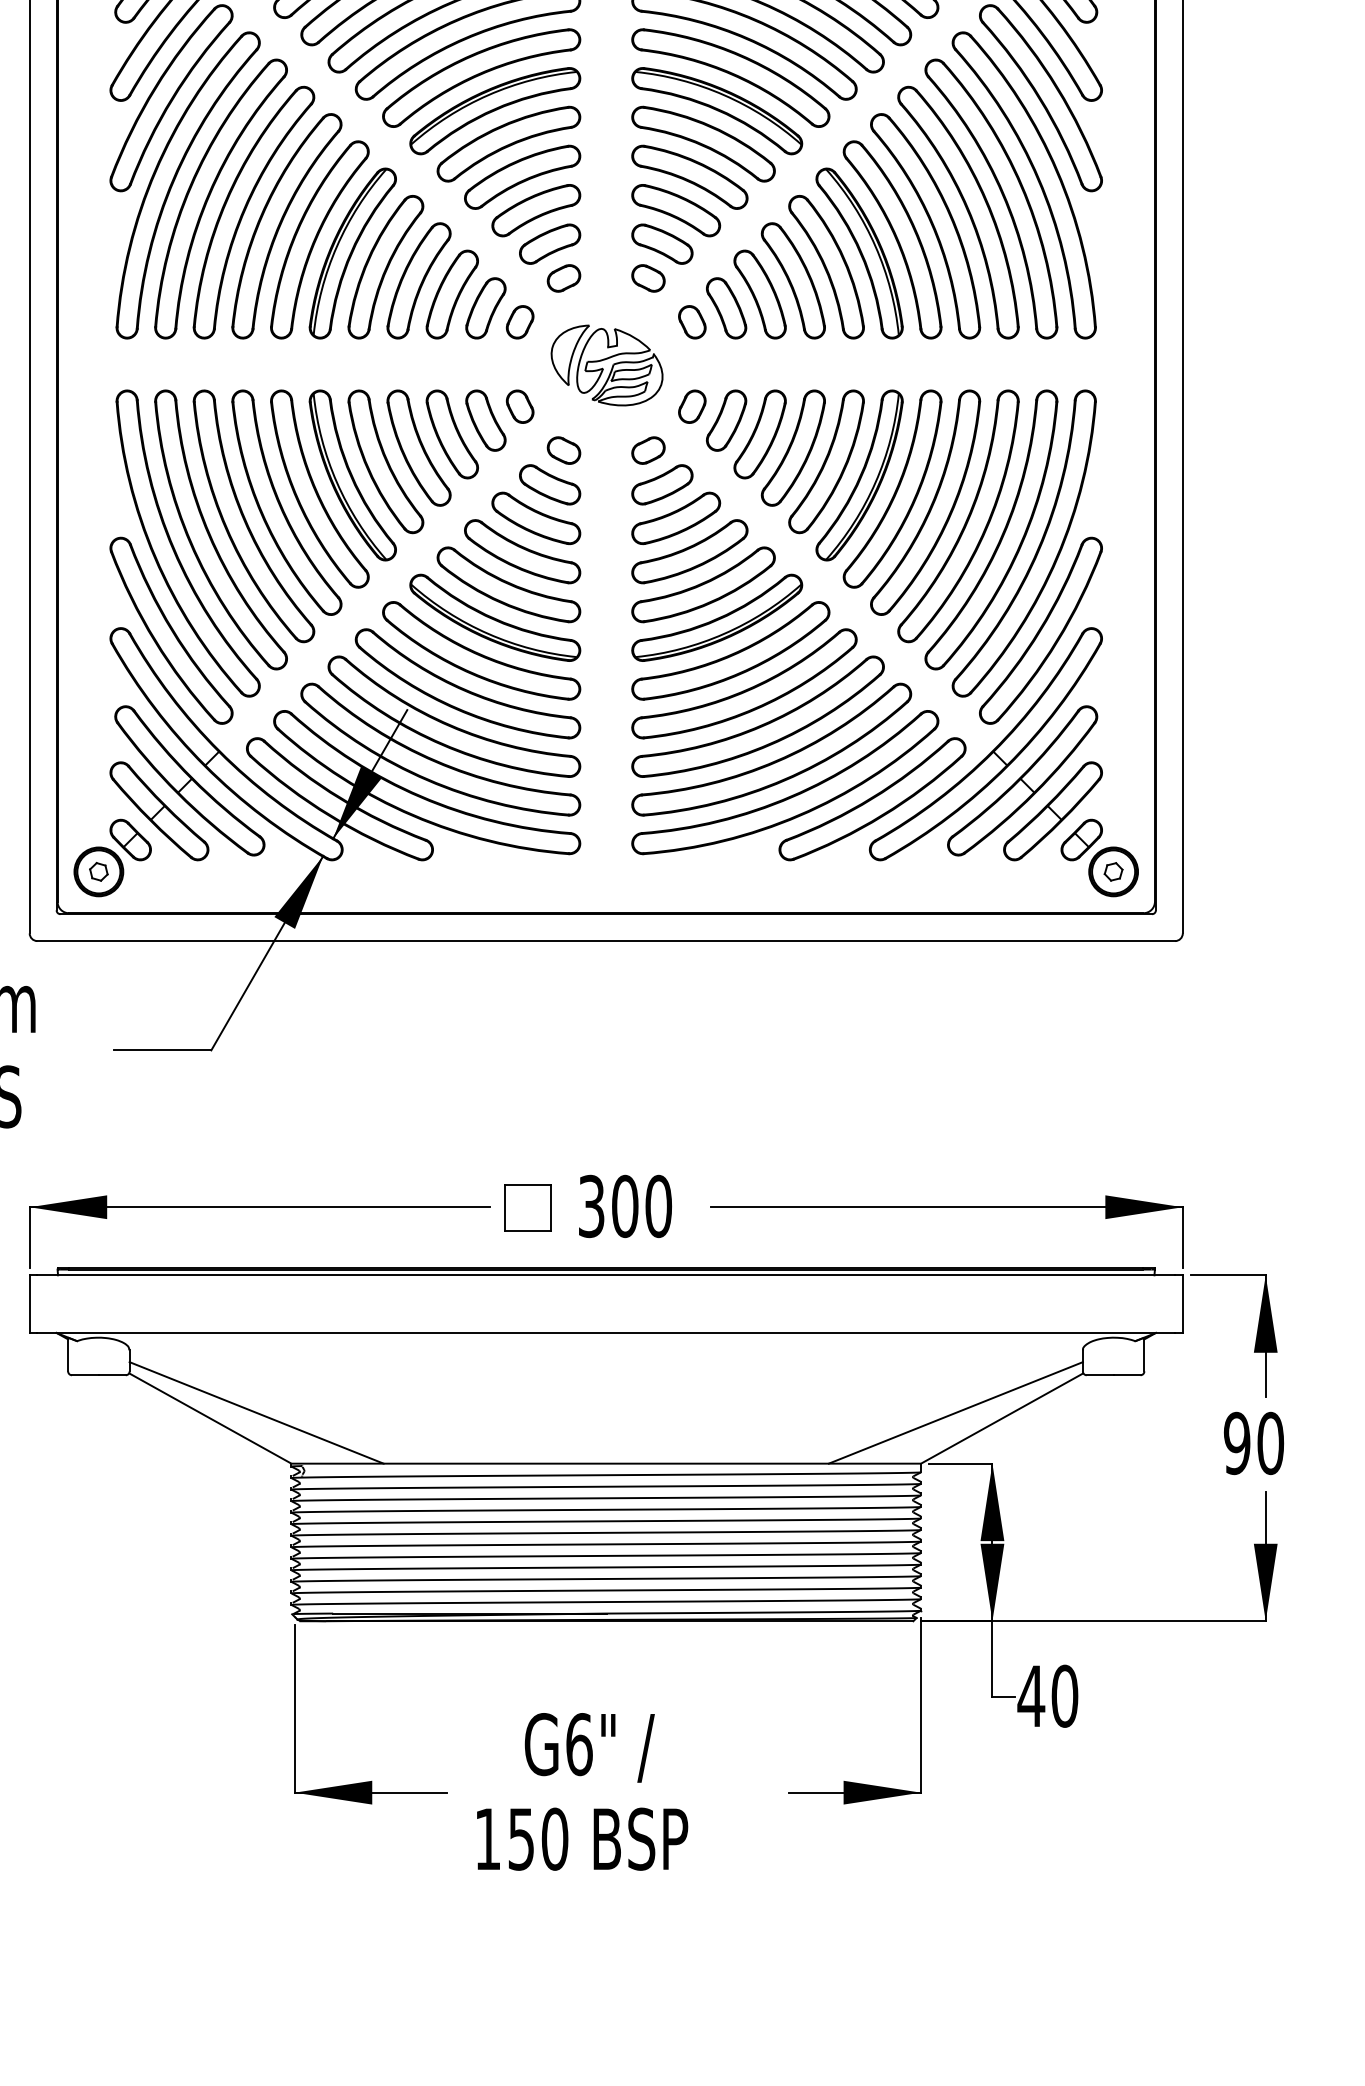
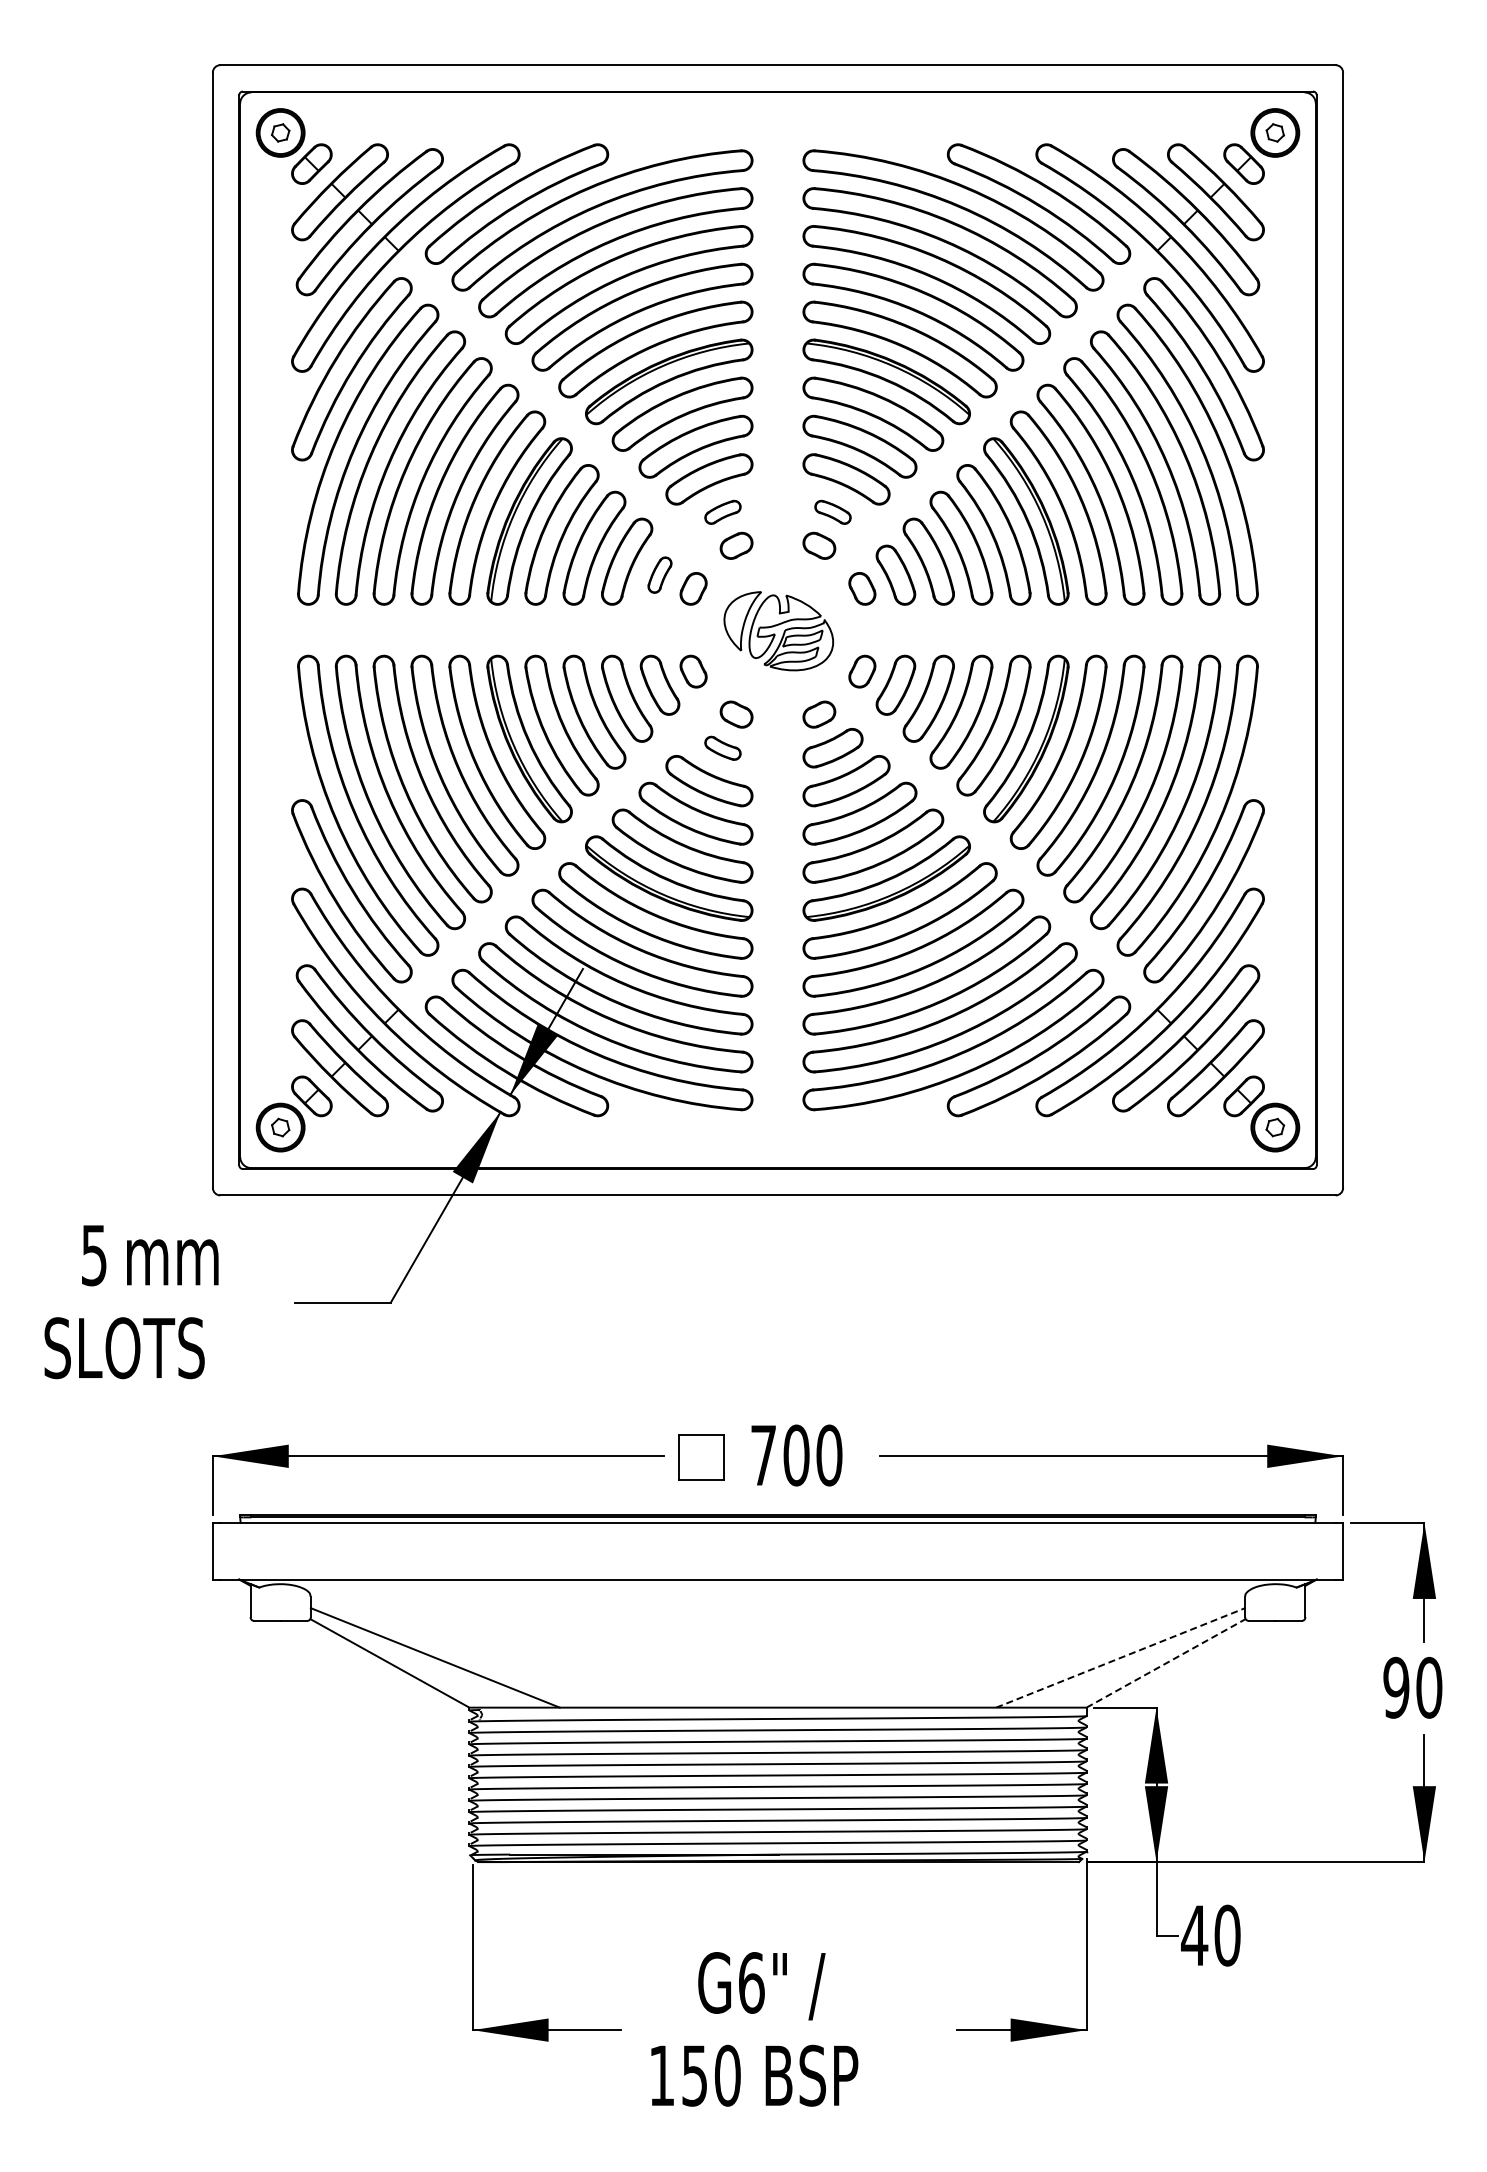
part: (549, 244) -> (722, 512), size x0.6
part: (661, 244) -> (832, 512), size x0.6
part: (485, 307) -> (659, 574), size x0.6
part: (549, 485) -> (722, 748), size x0.6
text: (591, 1206) -> (763, 1455), 300 -> 700
line: (956, 1412) -> (1121, 1657), solid -> dashed
line: (1003, 1417) -> (1167, 1662), solid -> dashed

